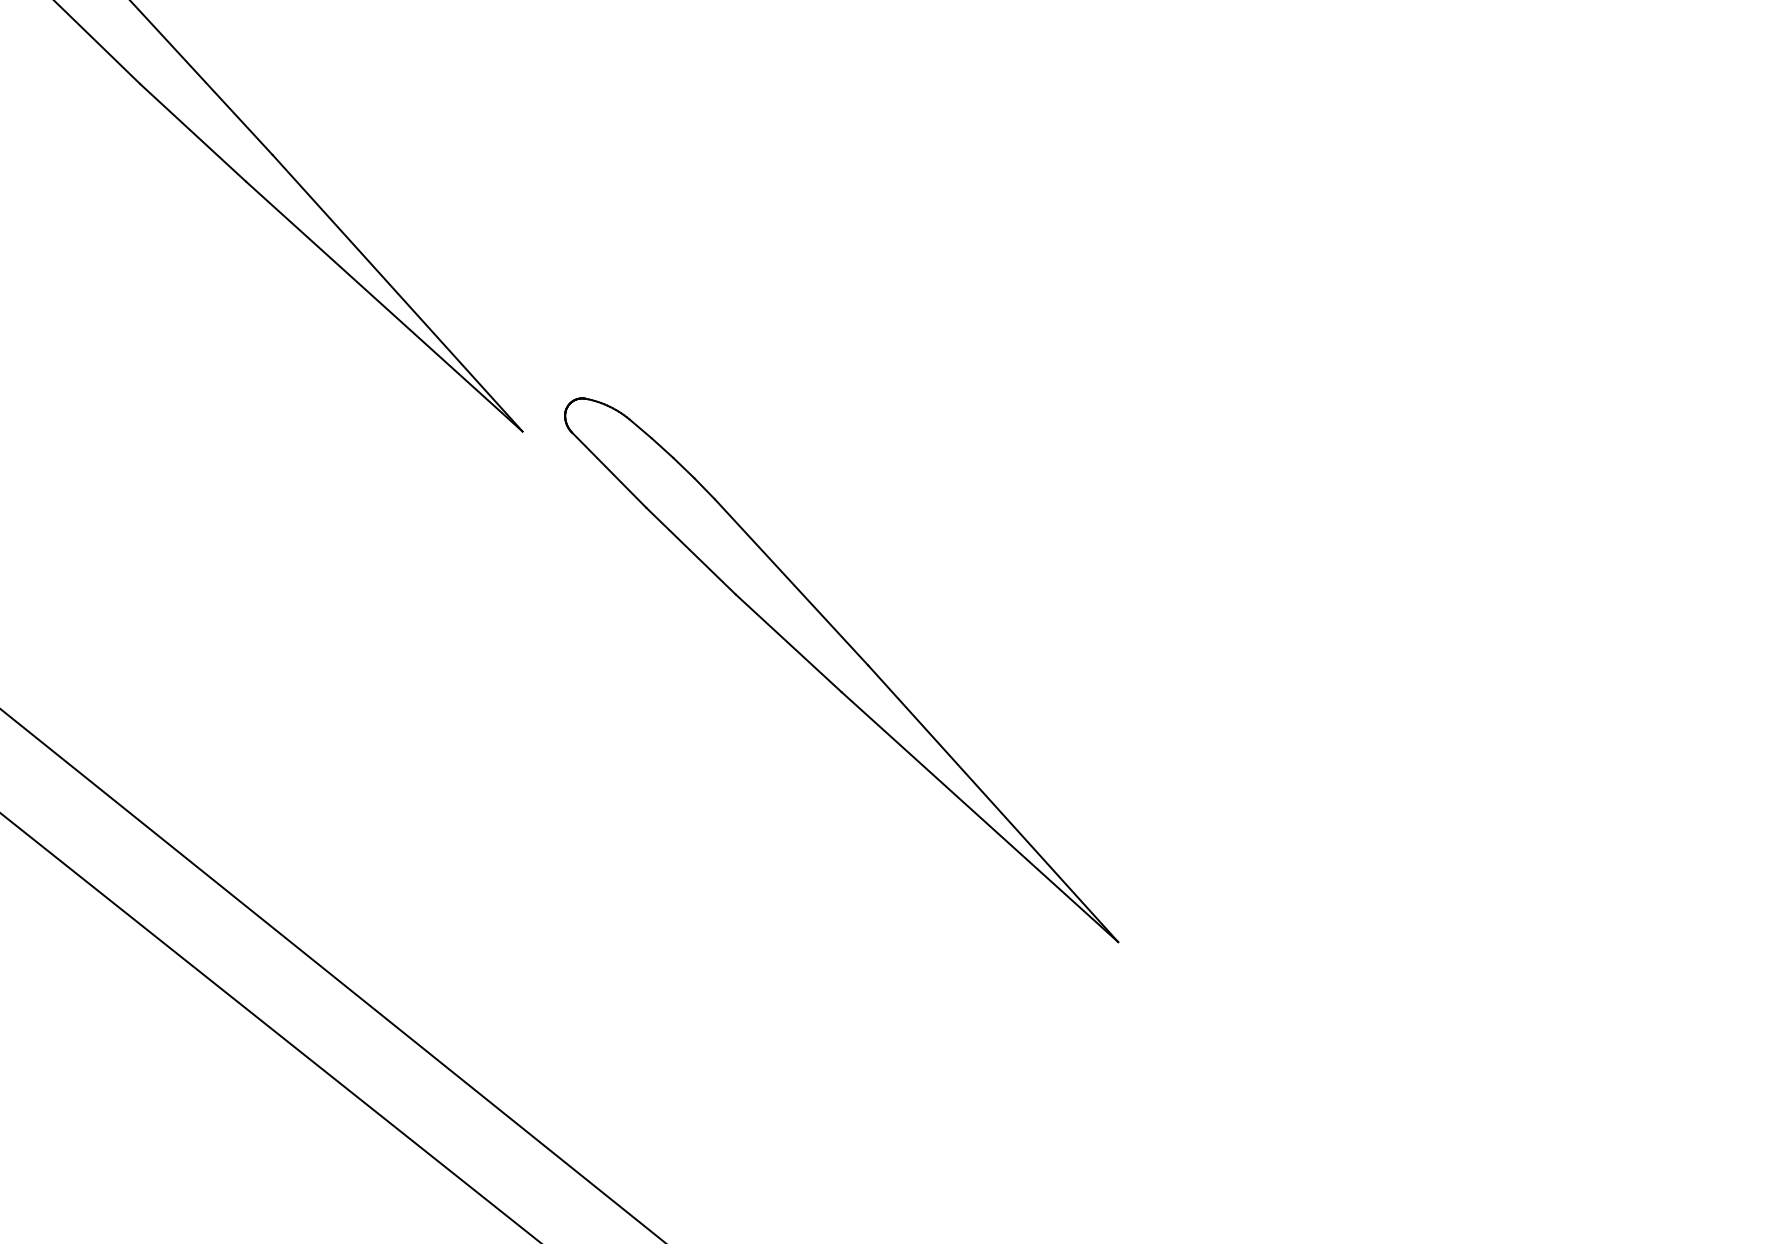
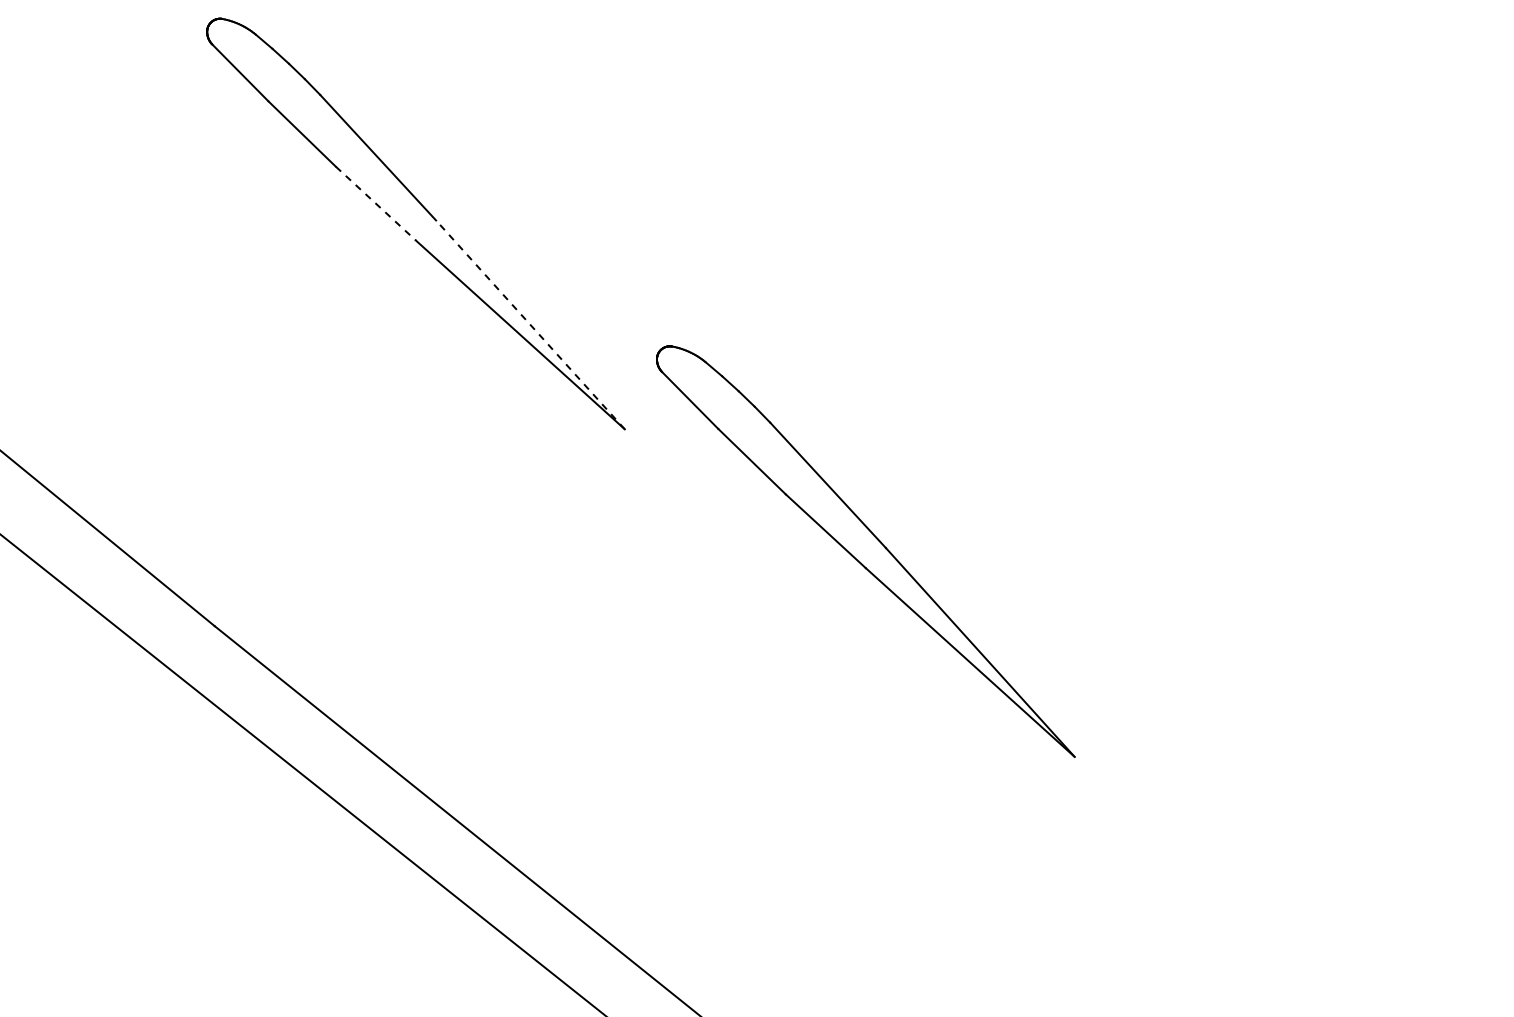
line: (193, 133) -> (376, 204), solid -> dashed
line: (397, 292) -> (530, 324), solid -> dashed
part: (841, 670) -> (865, 551), moved

